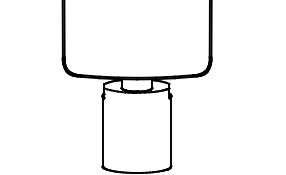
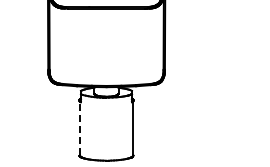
line: (102, 130) -> (79, 127), solid -> dashed

